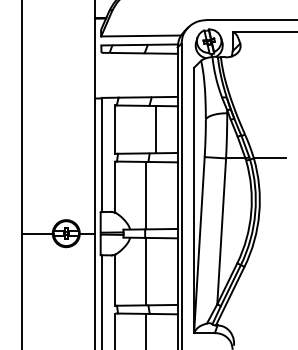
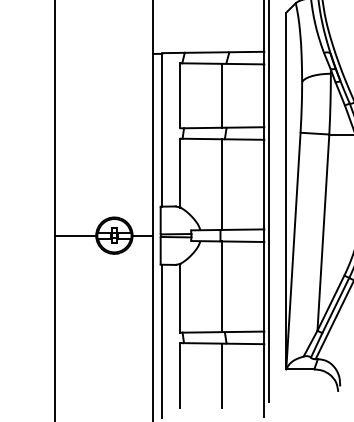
line: (156, 129) -> (222, 95), moved

